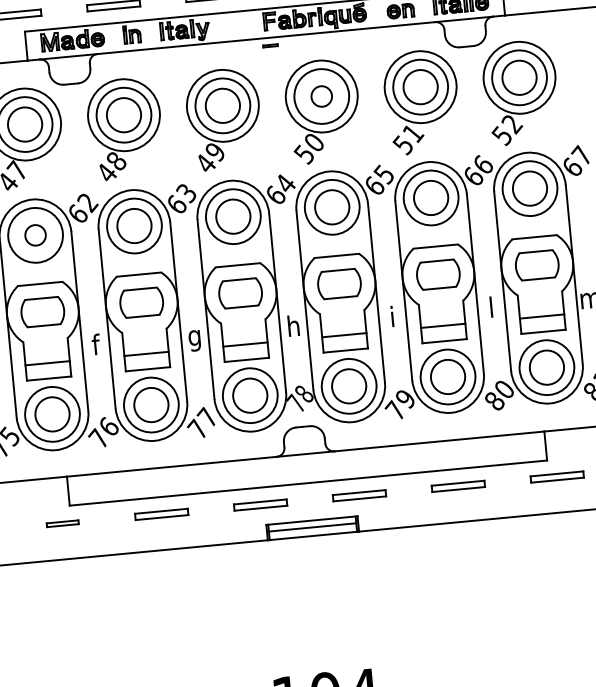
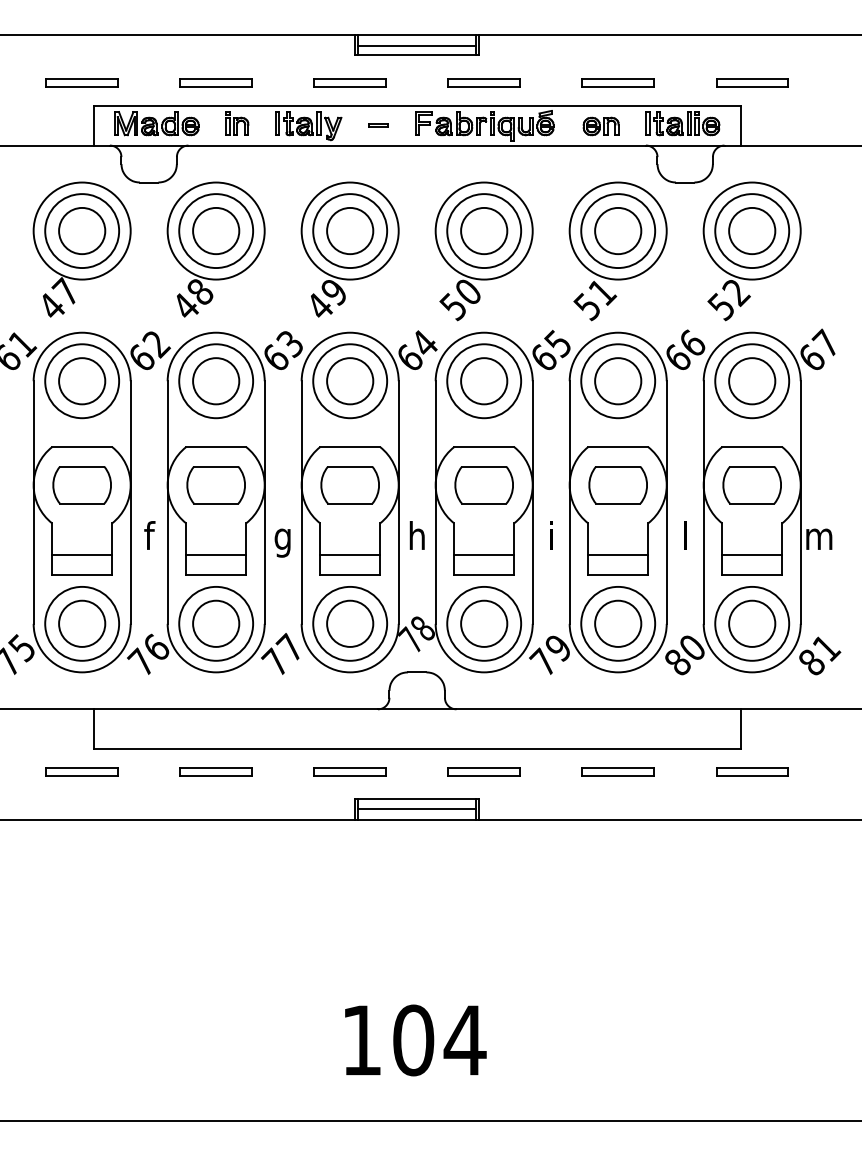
line: (270, 45) -> (378, 124), moved
circle: (321, 96) -> (484, 230), size x1.67
circle: (35, 235) -> (82, 381), size x1.67
part: (62, 523) -> (81, 771), size x1.67

